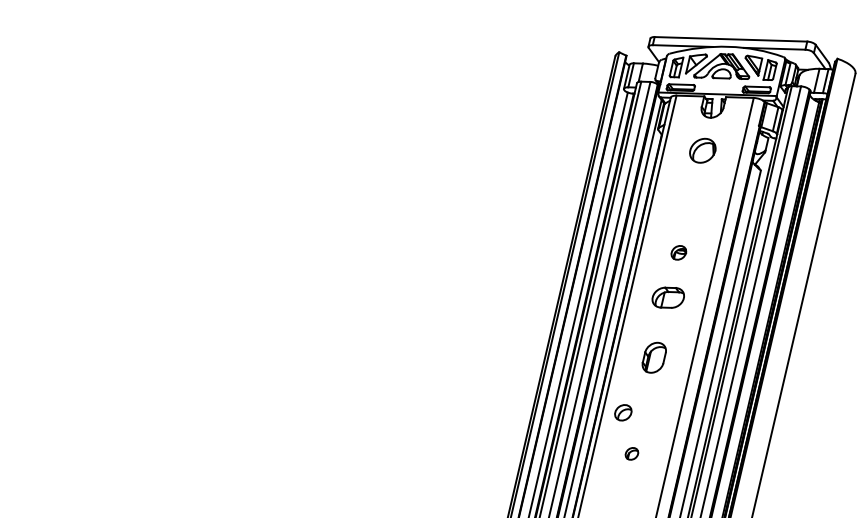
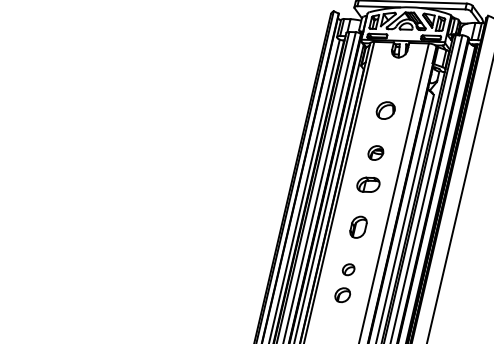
part: (702, 150) -> (385, 110), moved
part: (678, 252) -> (375, 152), size x1.43
part: (623, 412) -> (348, 269), moved
part: (631, 453) -> (342, 294), size x1.67

